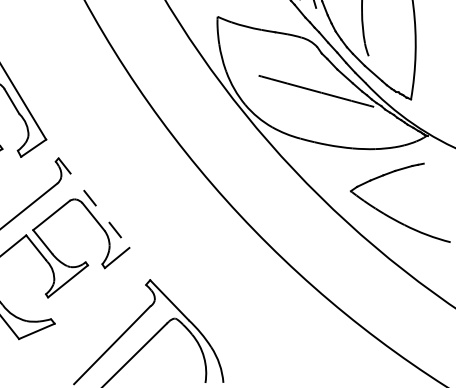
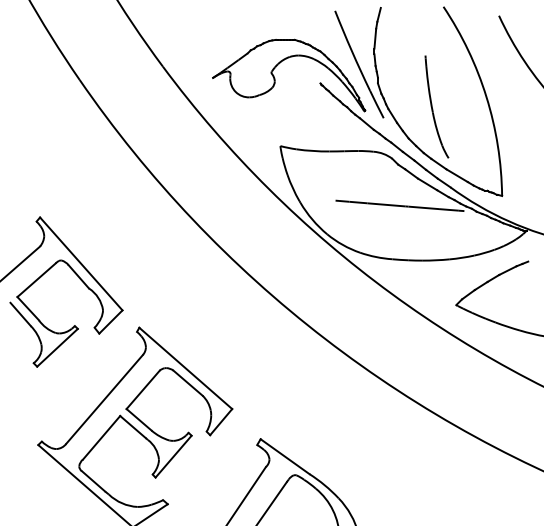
line: (93, 203) -> (185, 368), dashed -> solid

